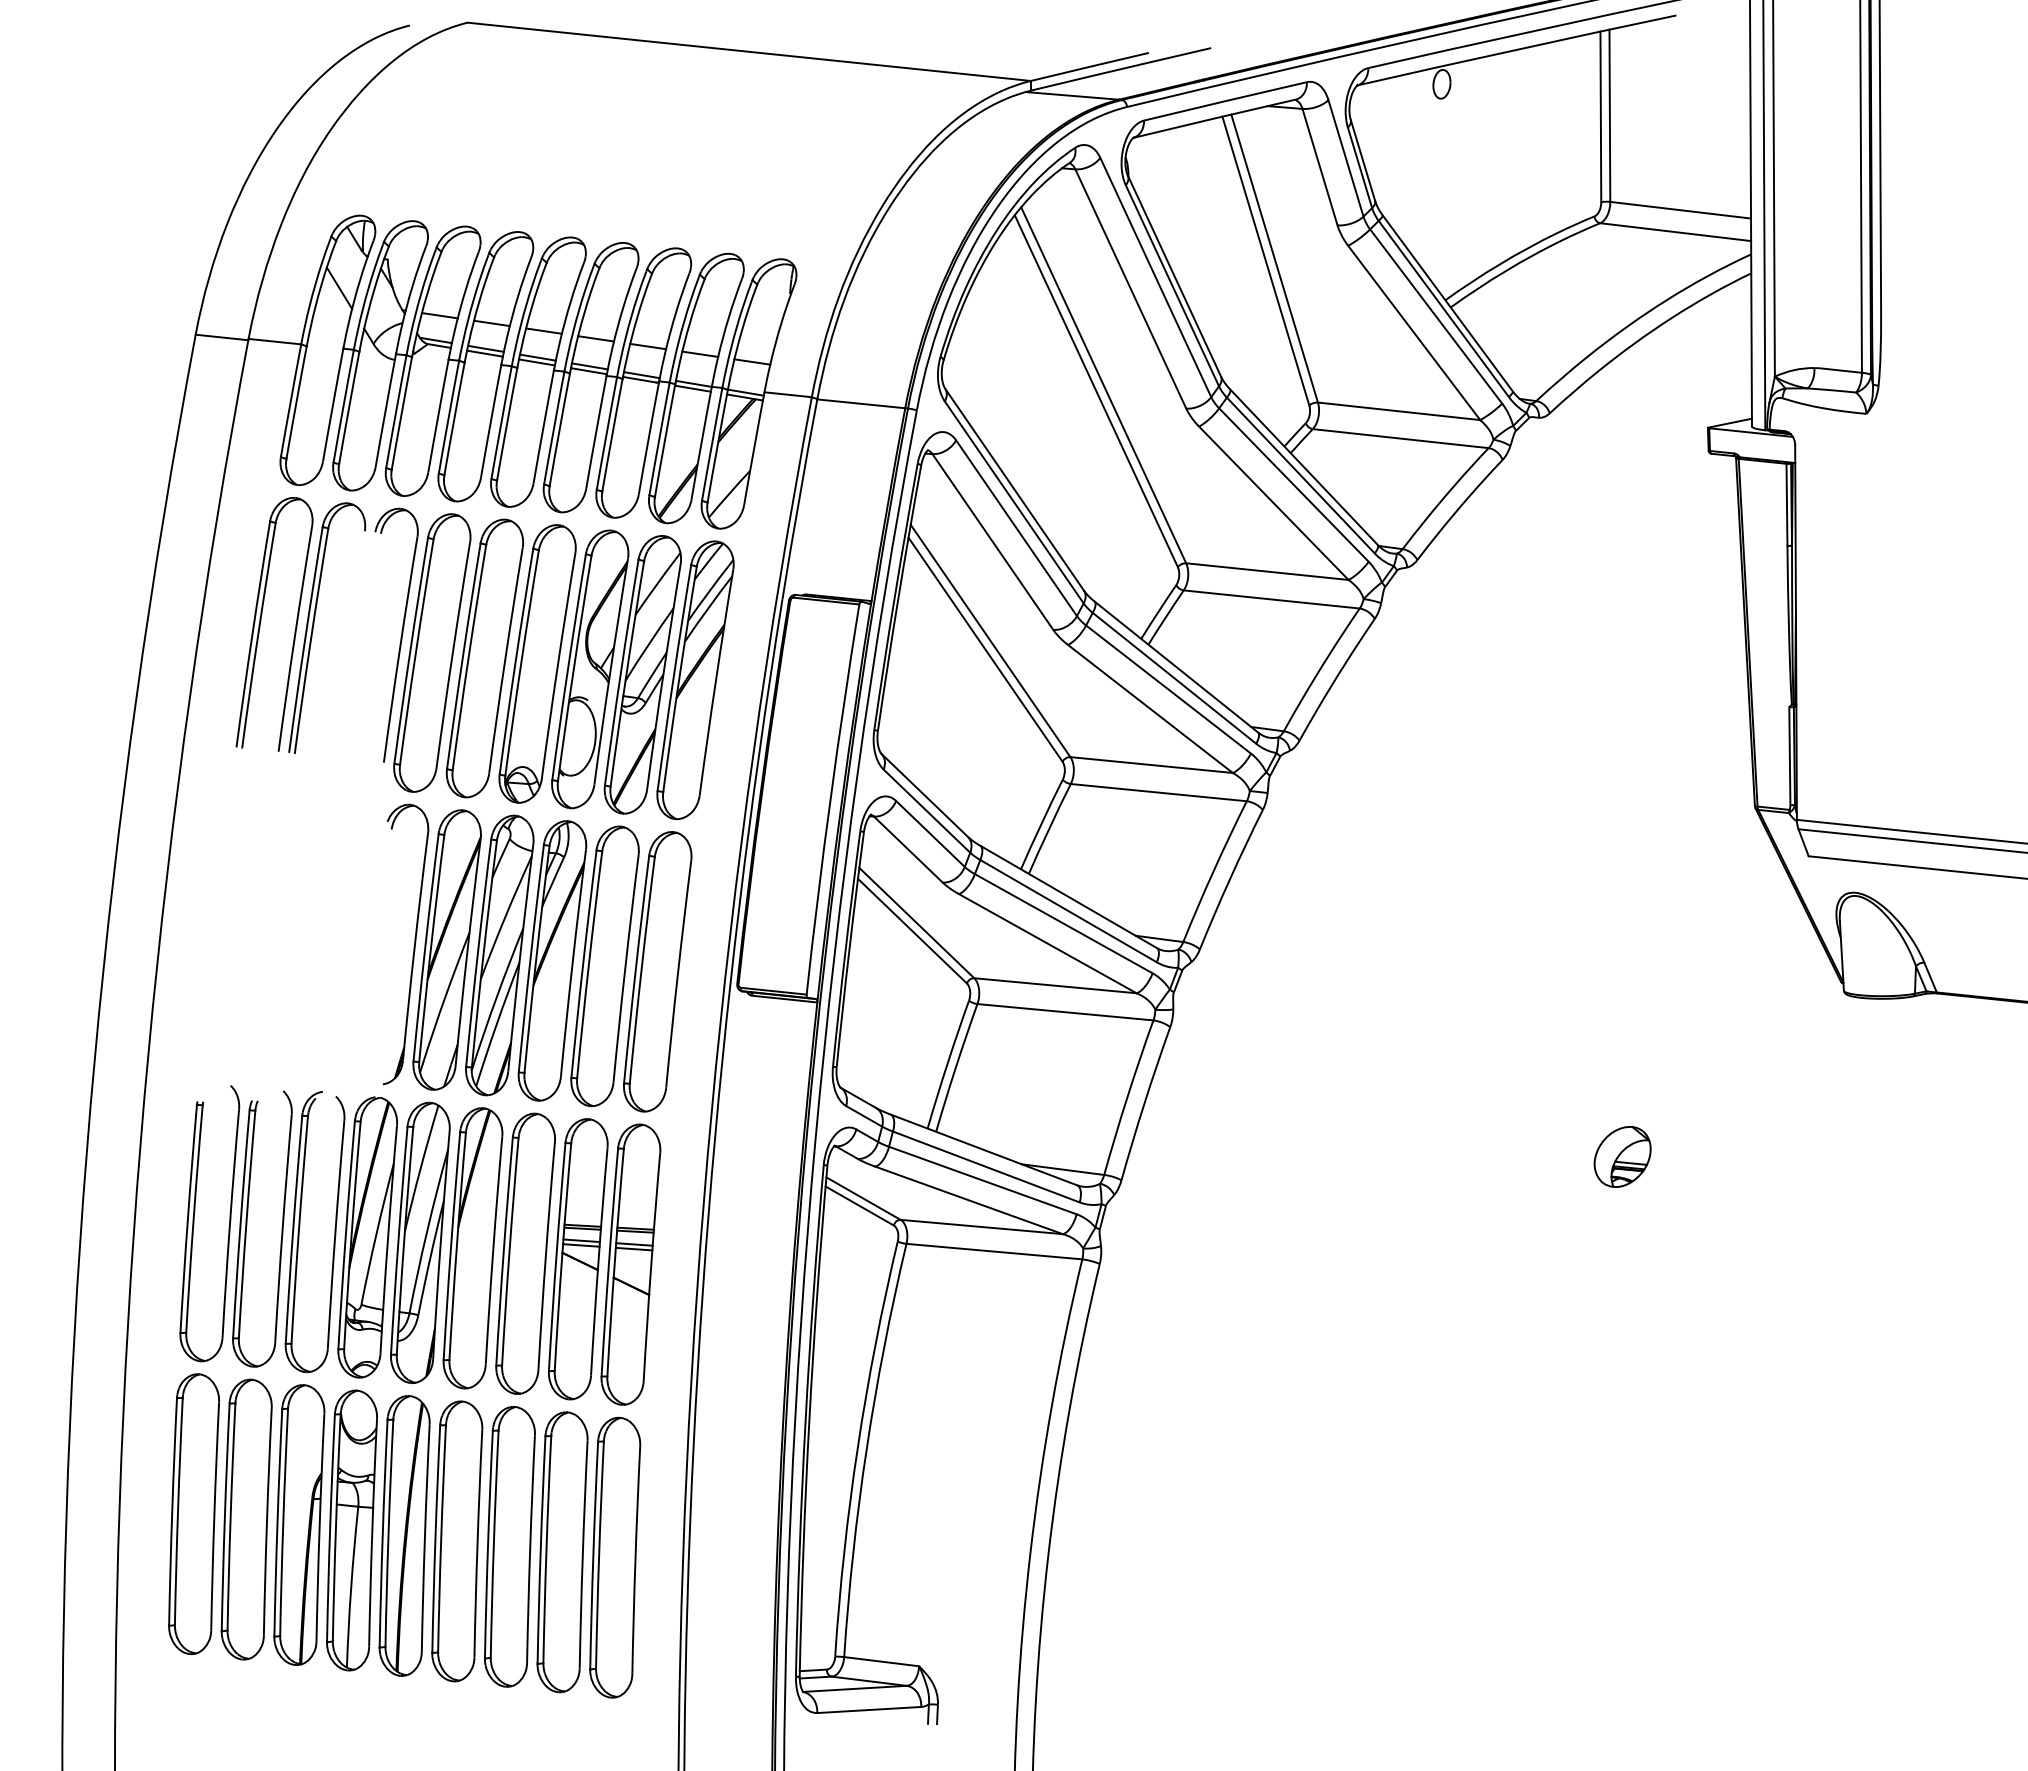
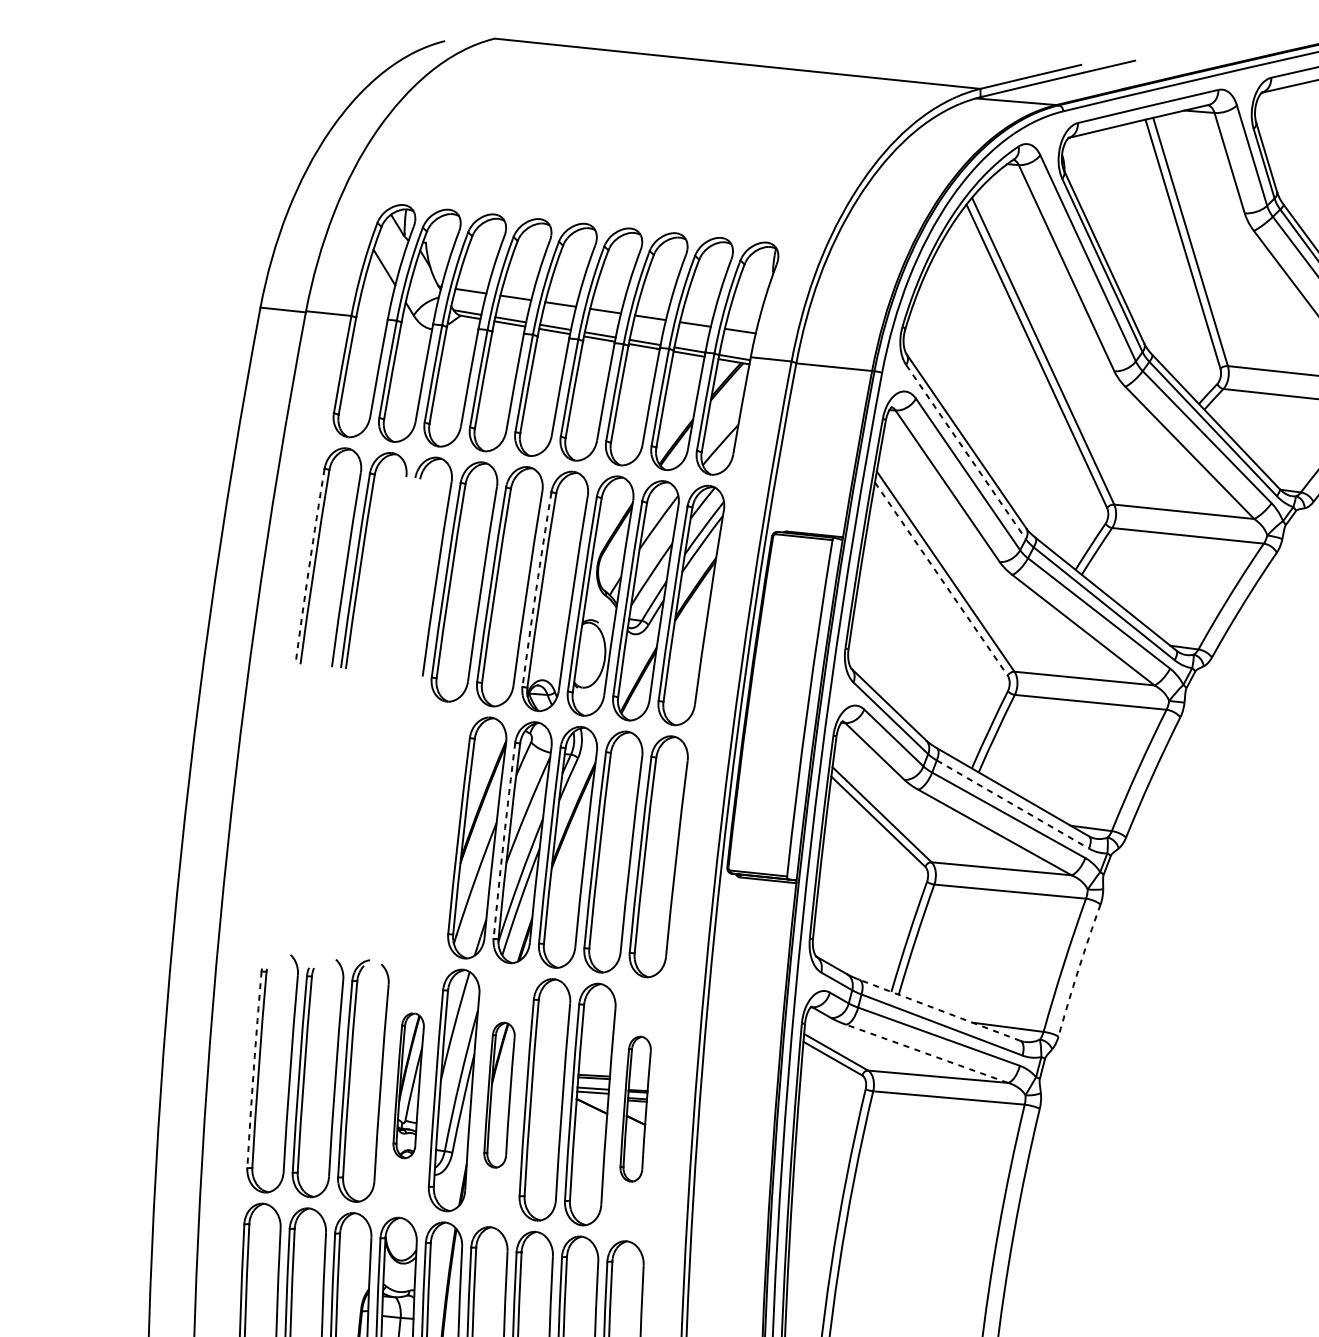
line: (1014, 502) -> (966, 452), solid -> dashed
arc: (252, 634) -> (309, 566), solid -> dashed
line: (985, 649) -> (941, 578), solid -> dashed
arc: (515, 661) -> (536, 589), solid -> dashed
line: (1069, 911) -> (1013, 804), solid -> dashed
part: (413, 946) -> (448, 834), removed
arc: (477, 953) -> (503, 841), solid -> dashed
arc: (1144, 1103) -> (1078, 970), solid -> dashed
line: (984, 1150) -> (940, 1010), solid -> dashed
line: (969, 1200) -> (927, 1053), solid -> dashed
arc: (187, 1218) -> (253, 1069), solid -> dashed
part: (367, 1237) -> (408, 1085), size x0.6
part: (472, 1248) -> (499, 1095), size x0.6
part: (630, 1264) -> (635, 1109), size x0.6

